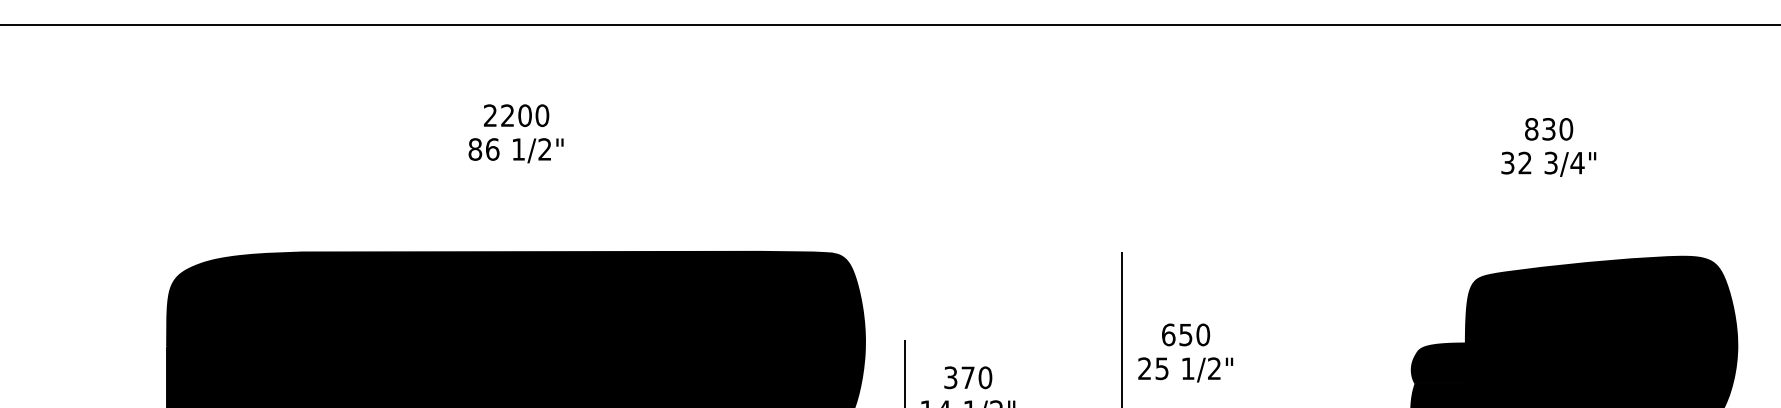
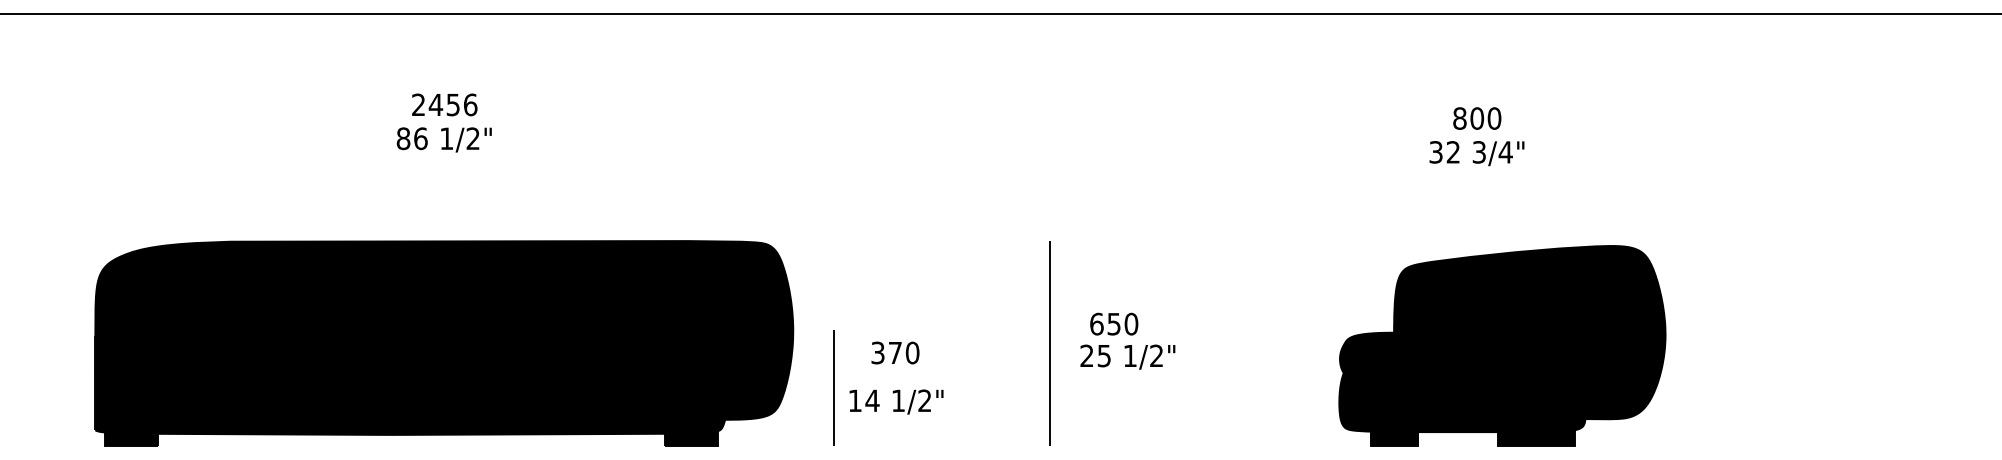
text: (524, 115) -> (452, 104), 2200 -> 2456
text: (1549, 129) -> (1477, 118), 830 -> 800
text: (1185, 369) -> (1127, 356), moved
text: (968, 377) -> (895, 352), moved

